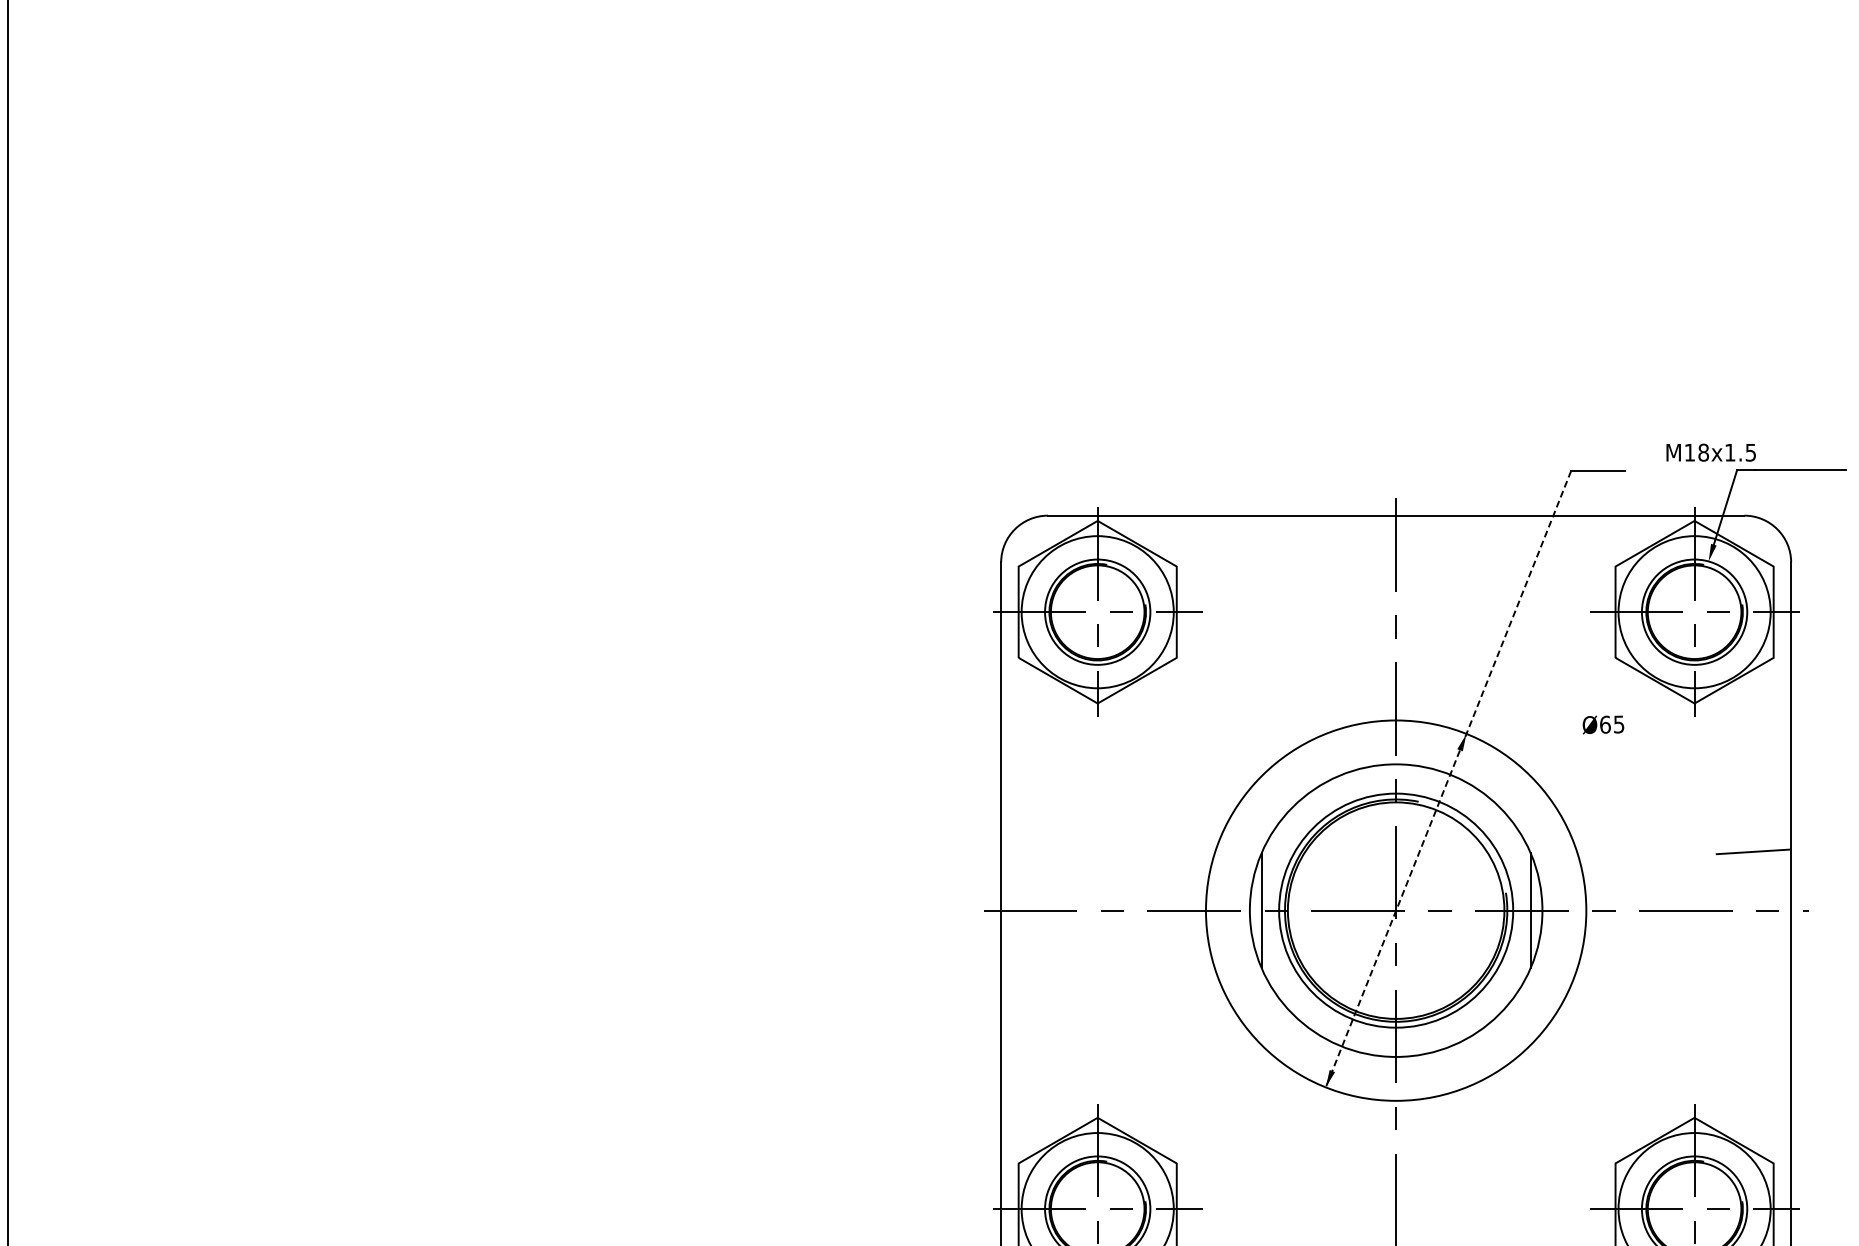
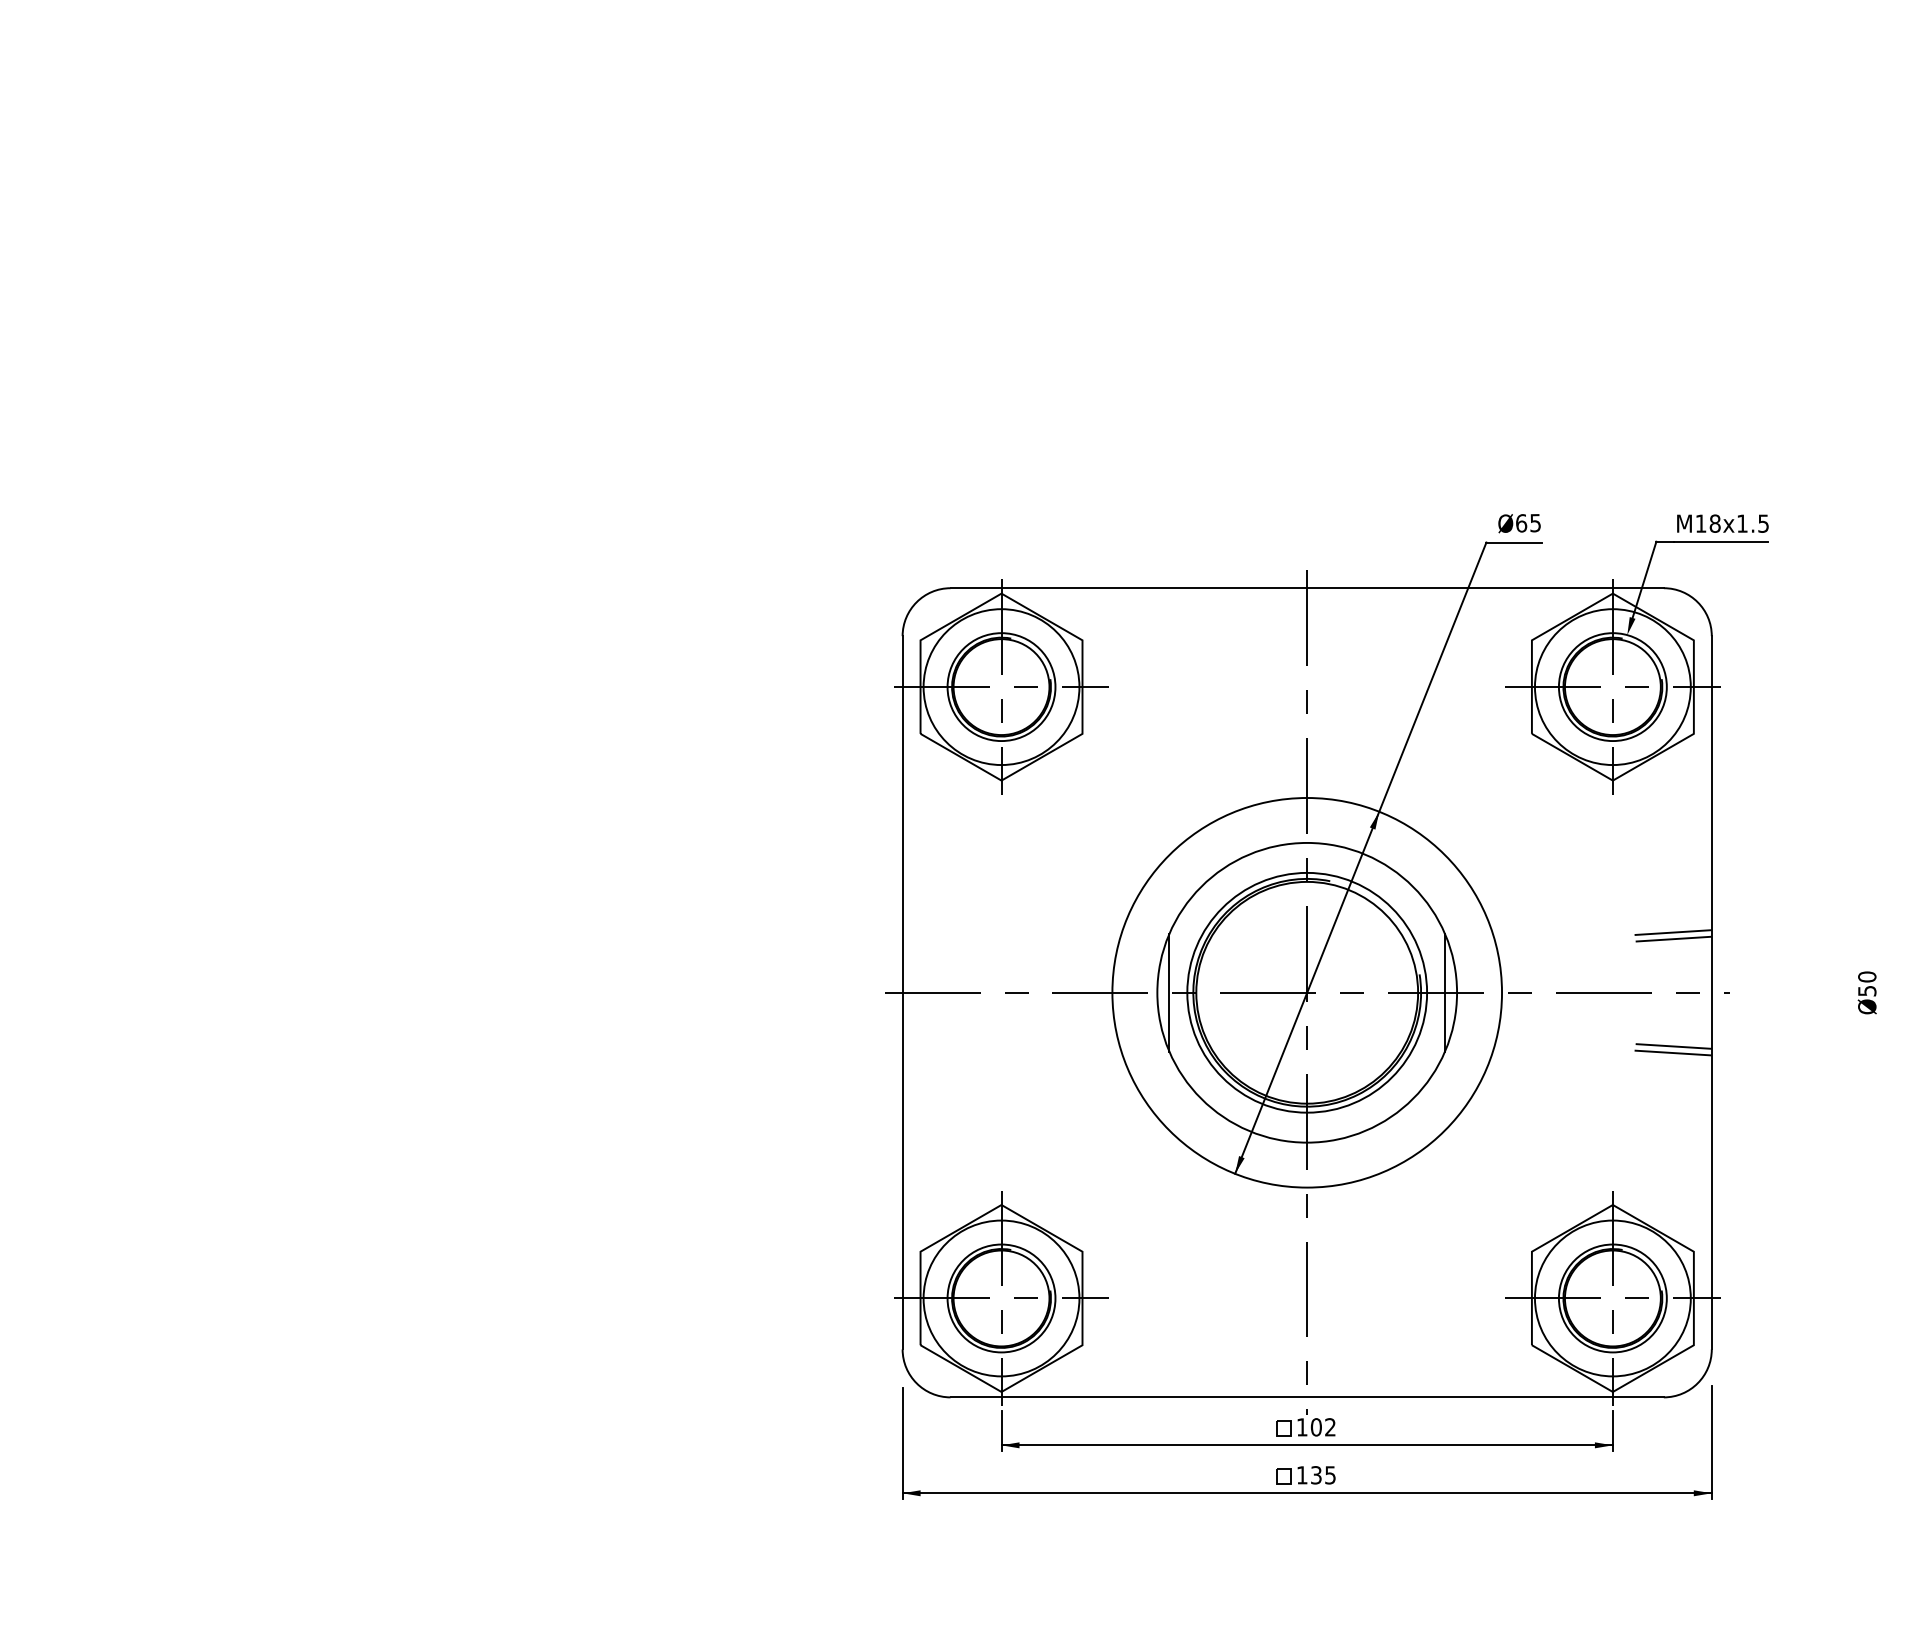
text: (1710, 452) -> (1722, 523), moved
text: (1603, 724) -> (1519, 523), moved
line: (1448, 779) -> (1360, 858), dashed -> solid
line: (1753, 857) -> (1673, 938), added
line: (1753, 963) -> (1673, 1046), added
line: (1752, 968) -> (1672, 1052), added

